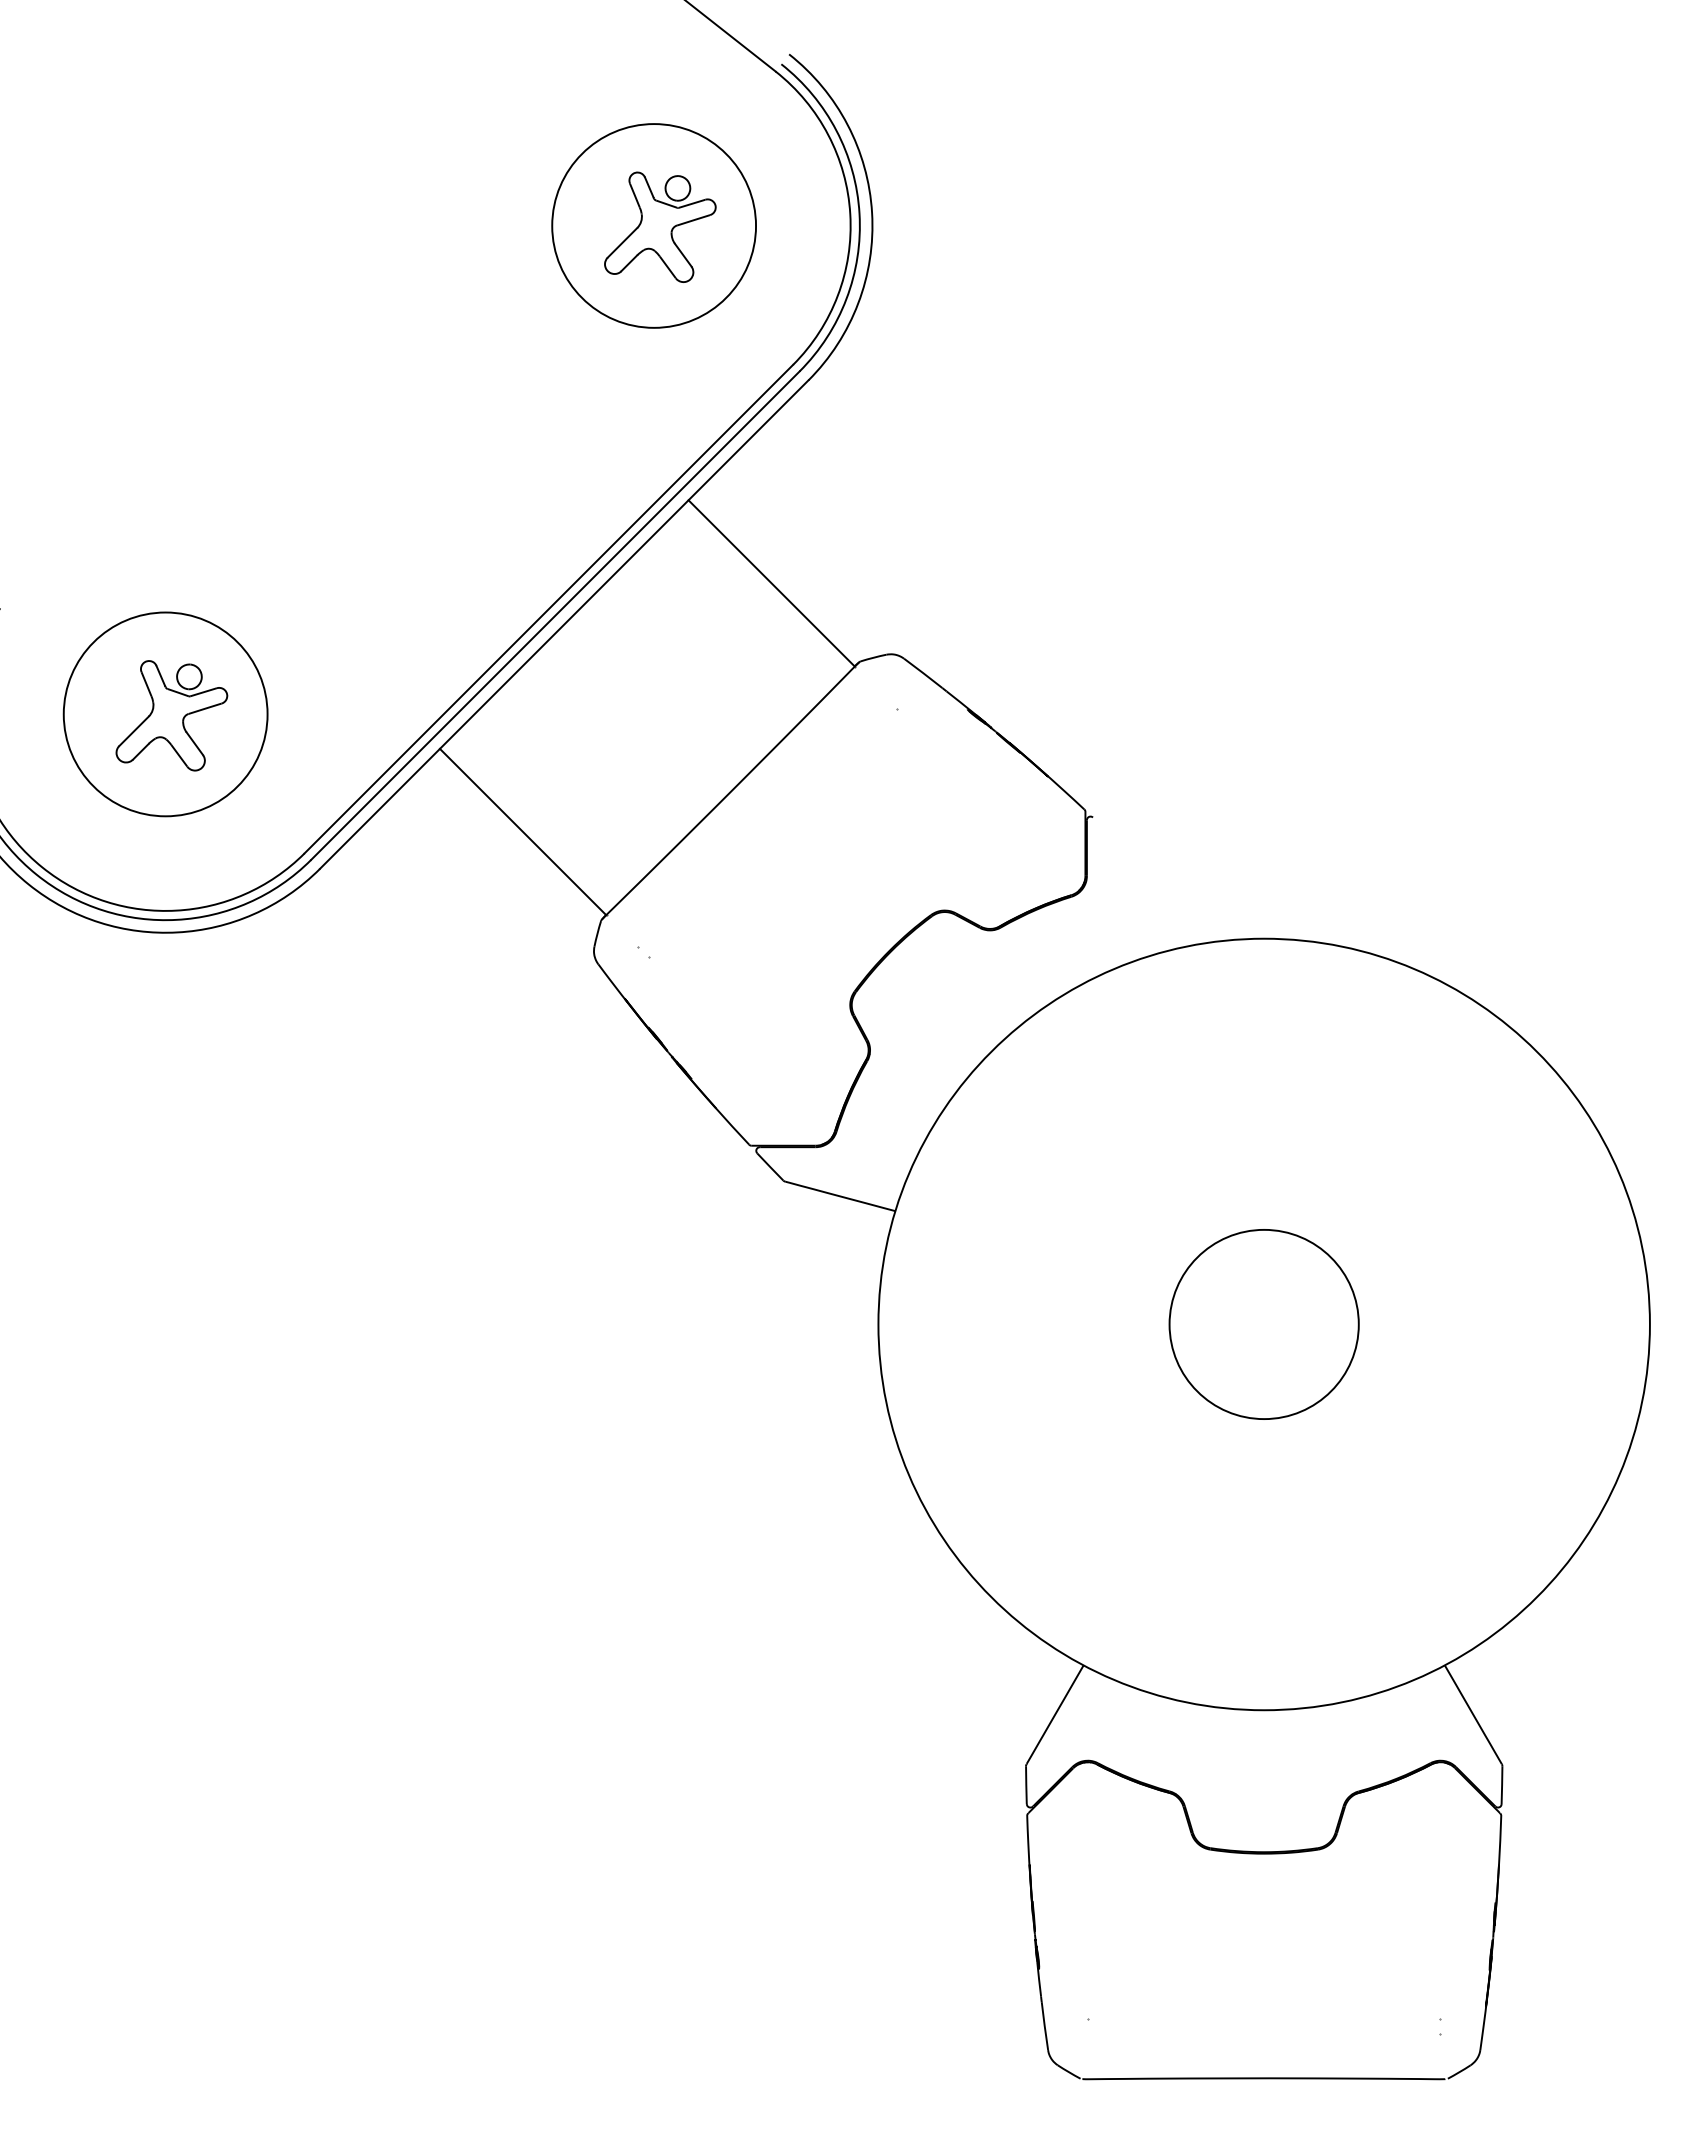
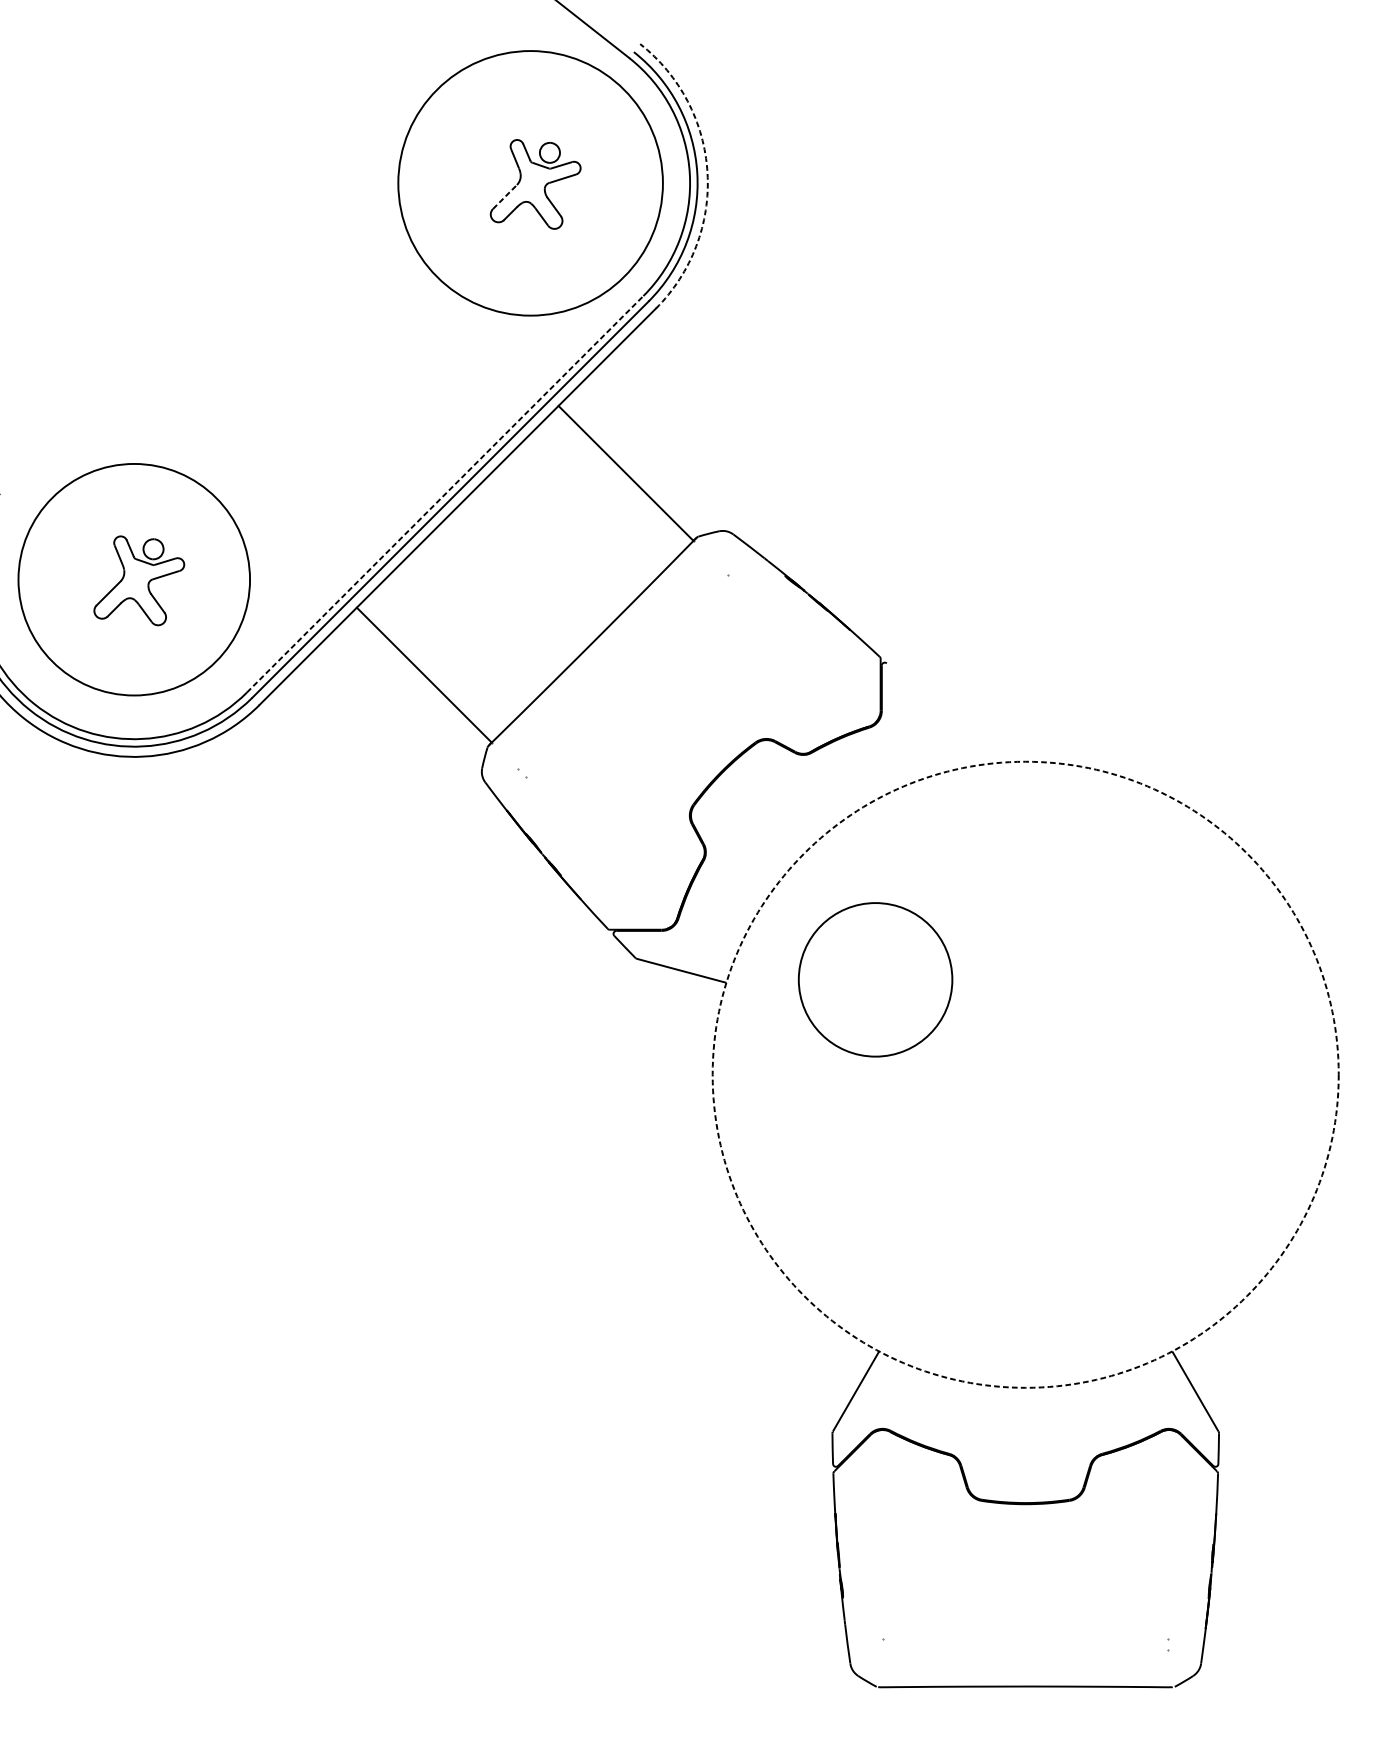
arc: (872, 213) -> (707, 173), solid -> dashed
circle: (654, 225) -> (530, 182), size x1.6
line: (622, 242) -> (504, 196), solid -> dashed
line: (549, 608) -> (445, 493), solid -> dashed
circle: (165, 714) -> (134, 579), size x1.4
circle: (1263, 1324) -> (1025, 1074), solid -> dashed
circle: (1263, 1324) -> (875, 979), moved

